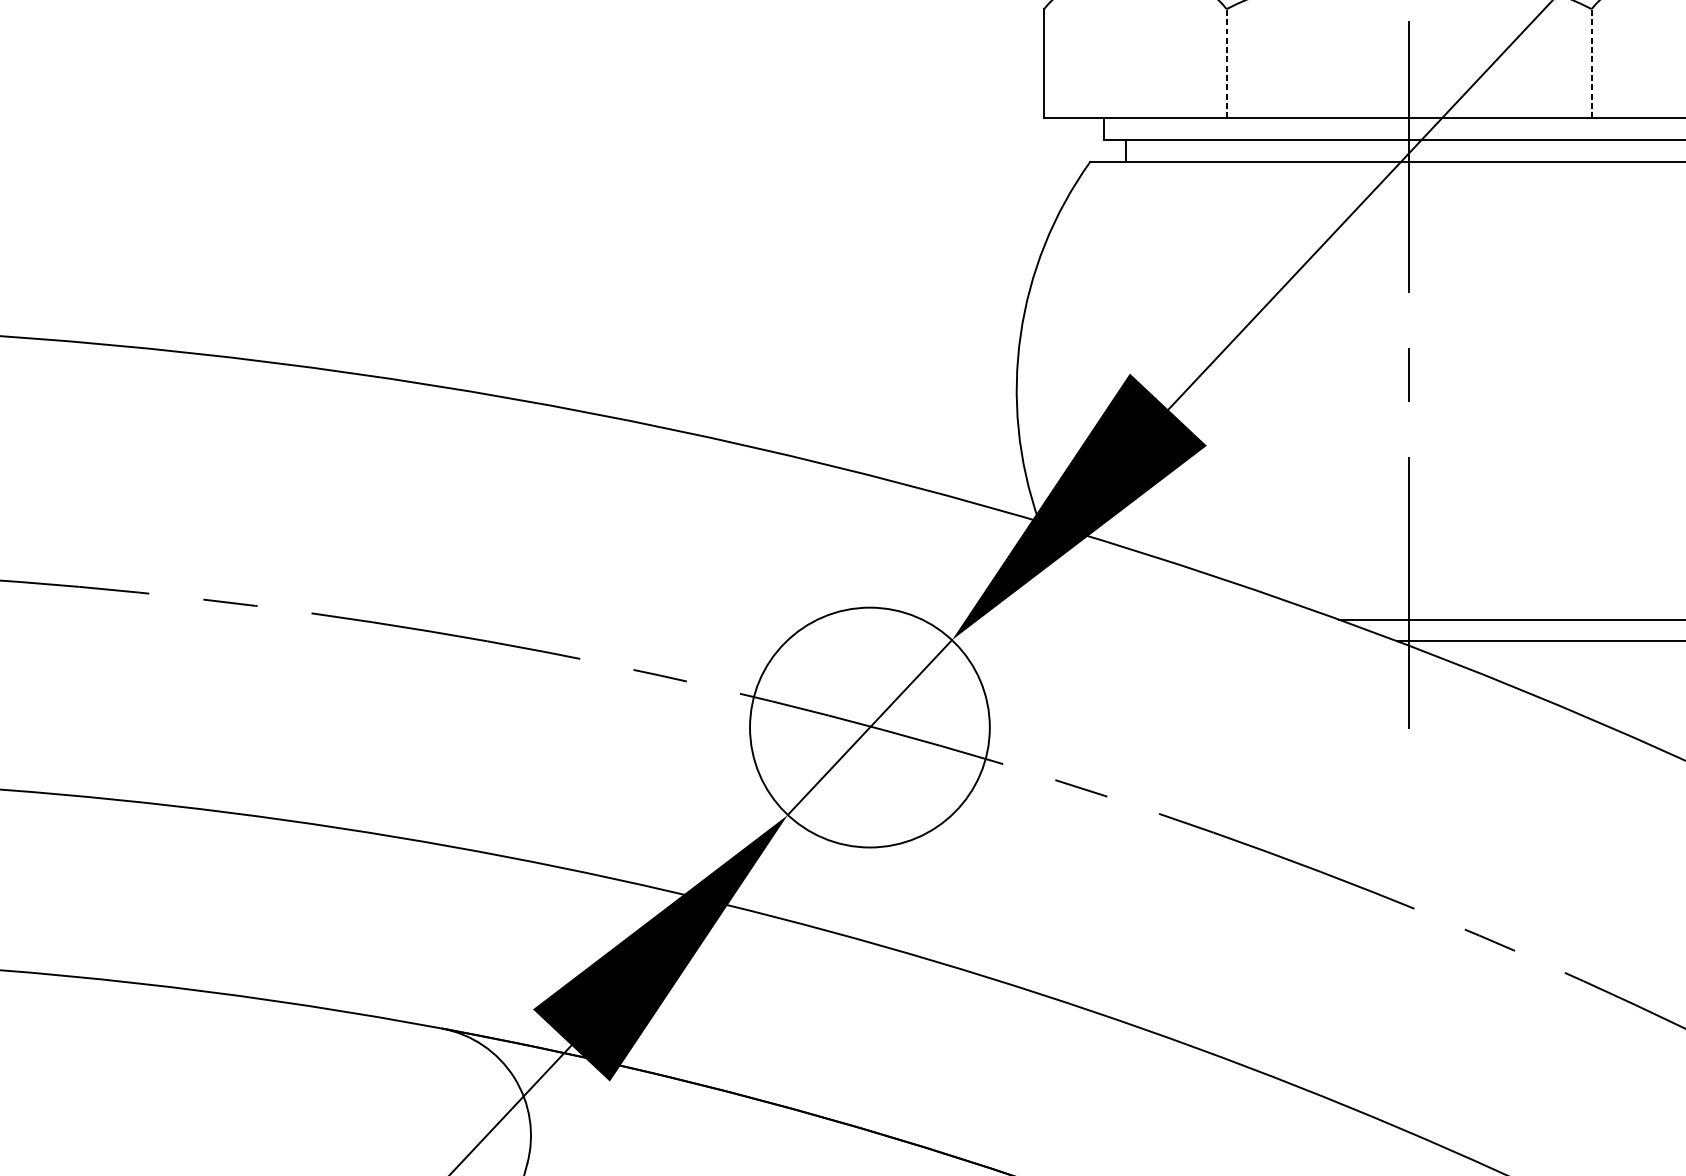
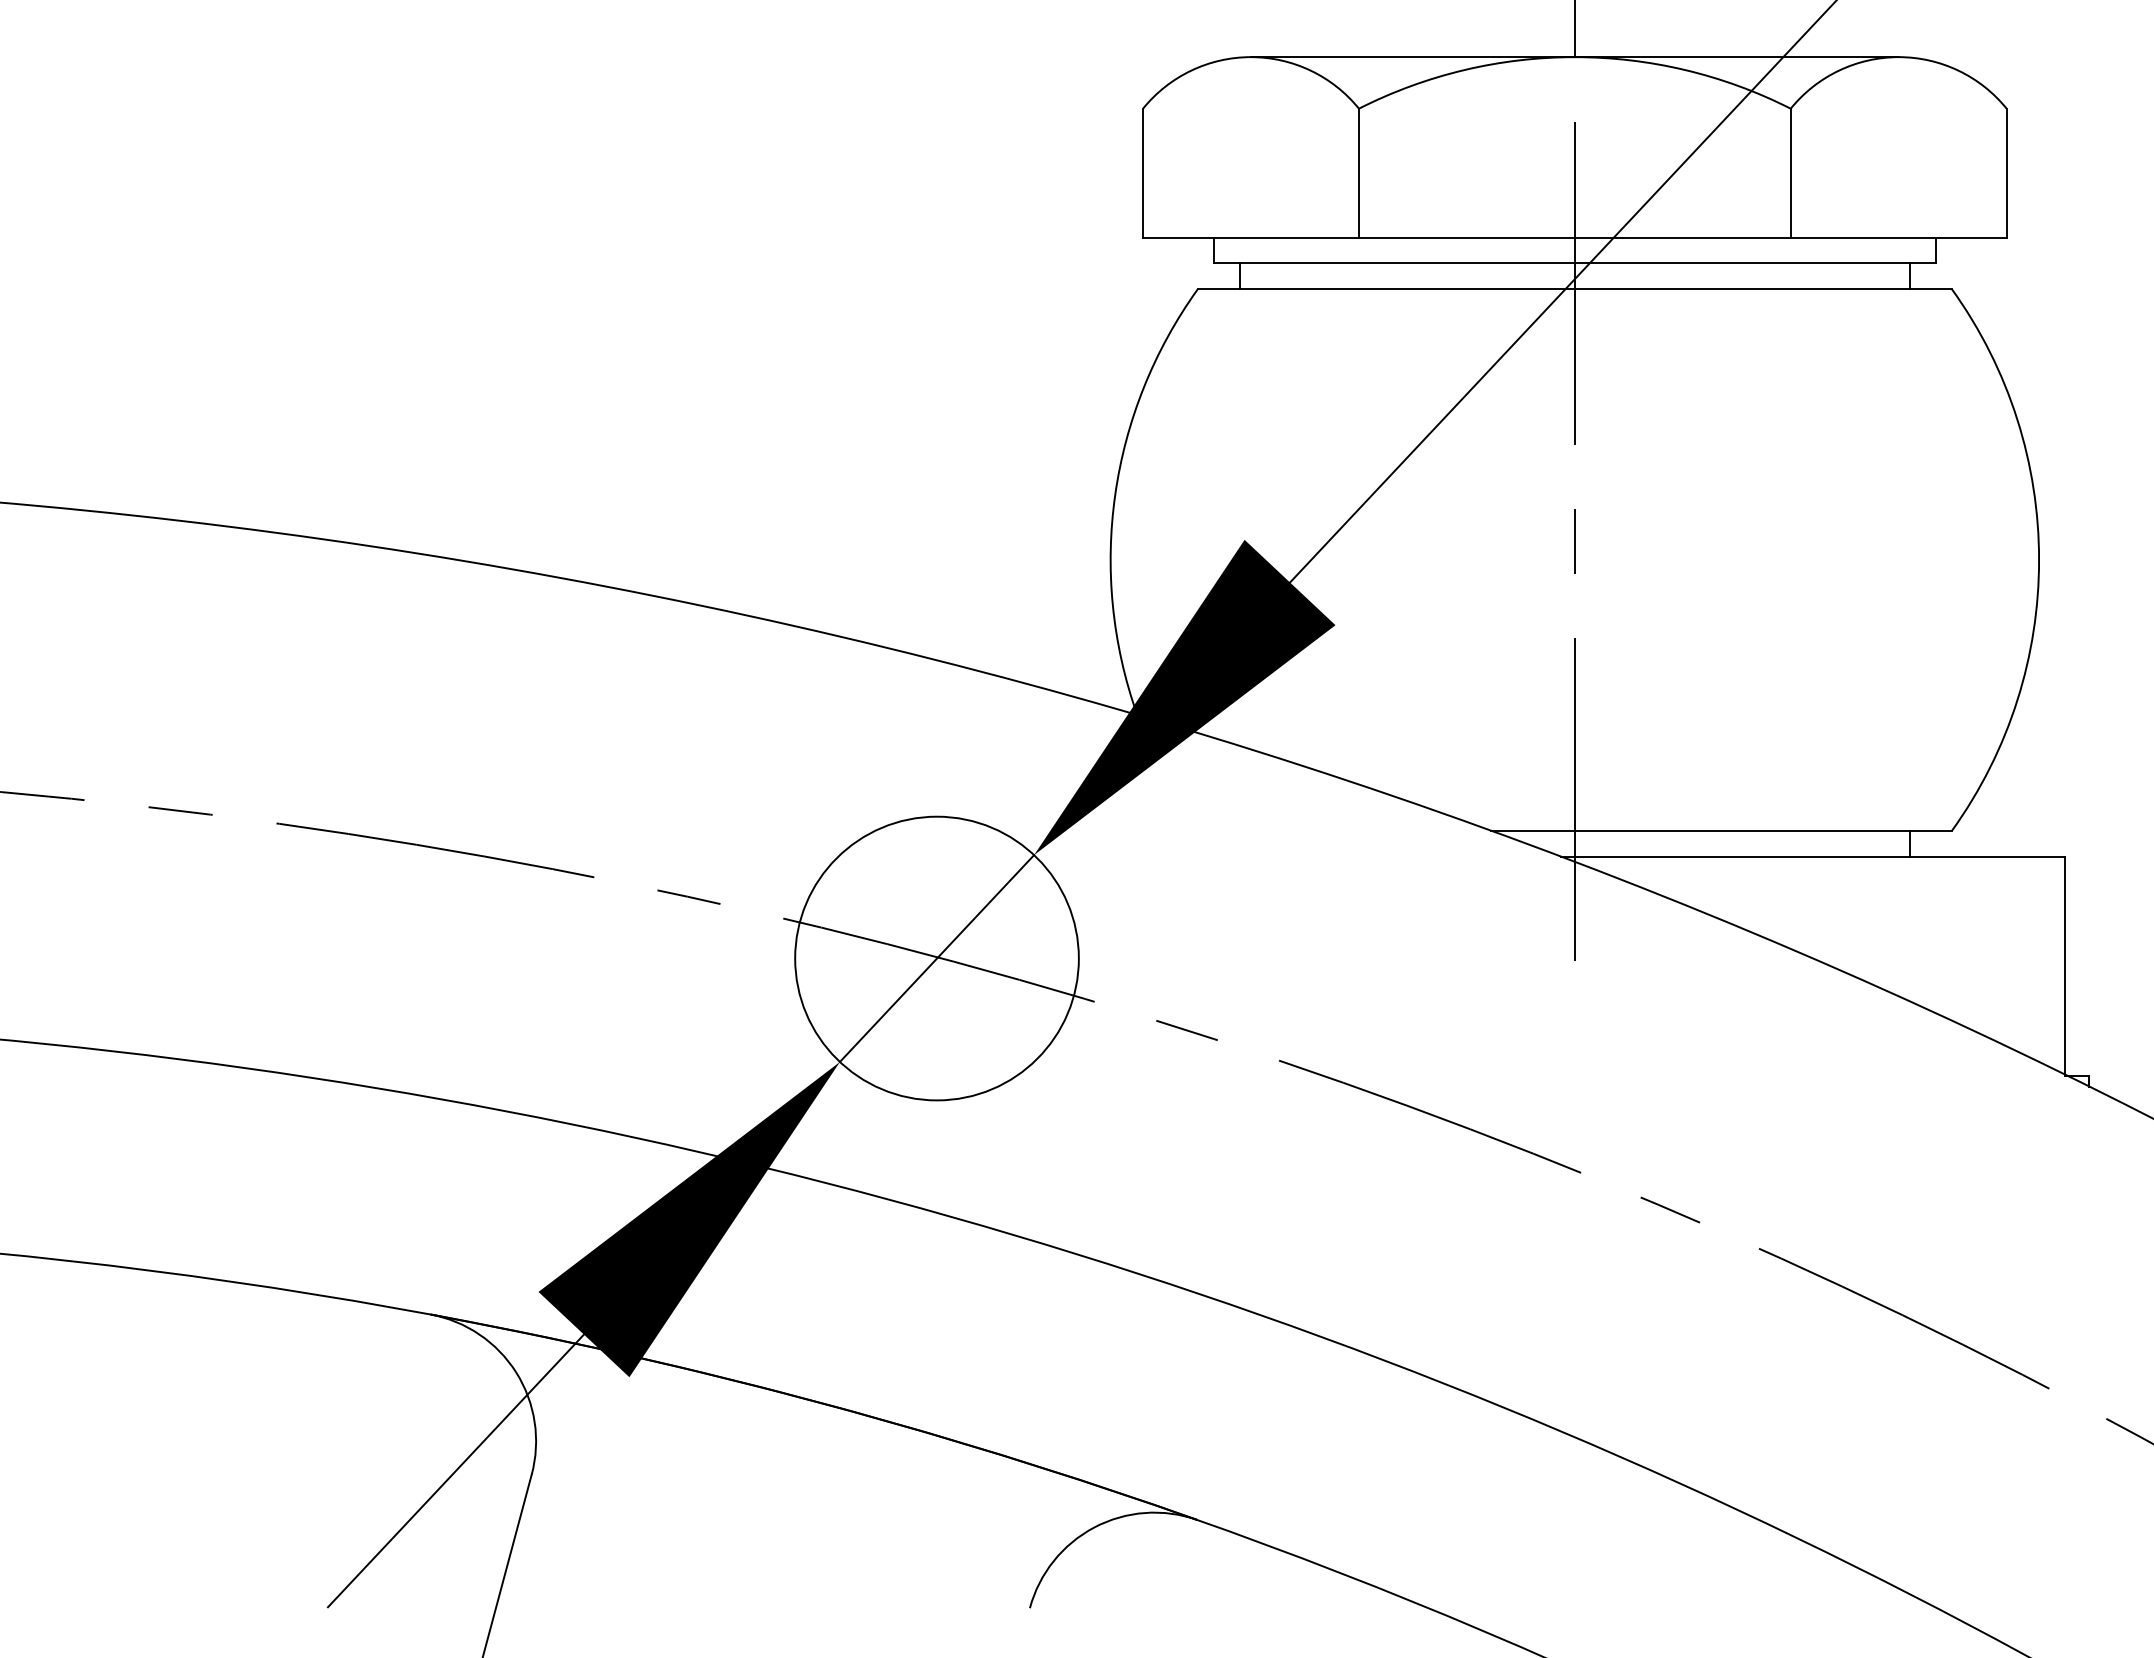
line: (1226, 63) -> (1358, 172), dashed -> solid
line: (1591, 63) -> (1790, 172), dashed -> solid

